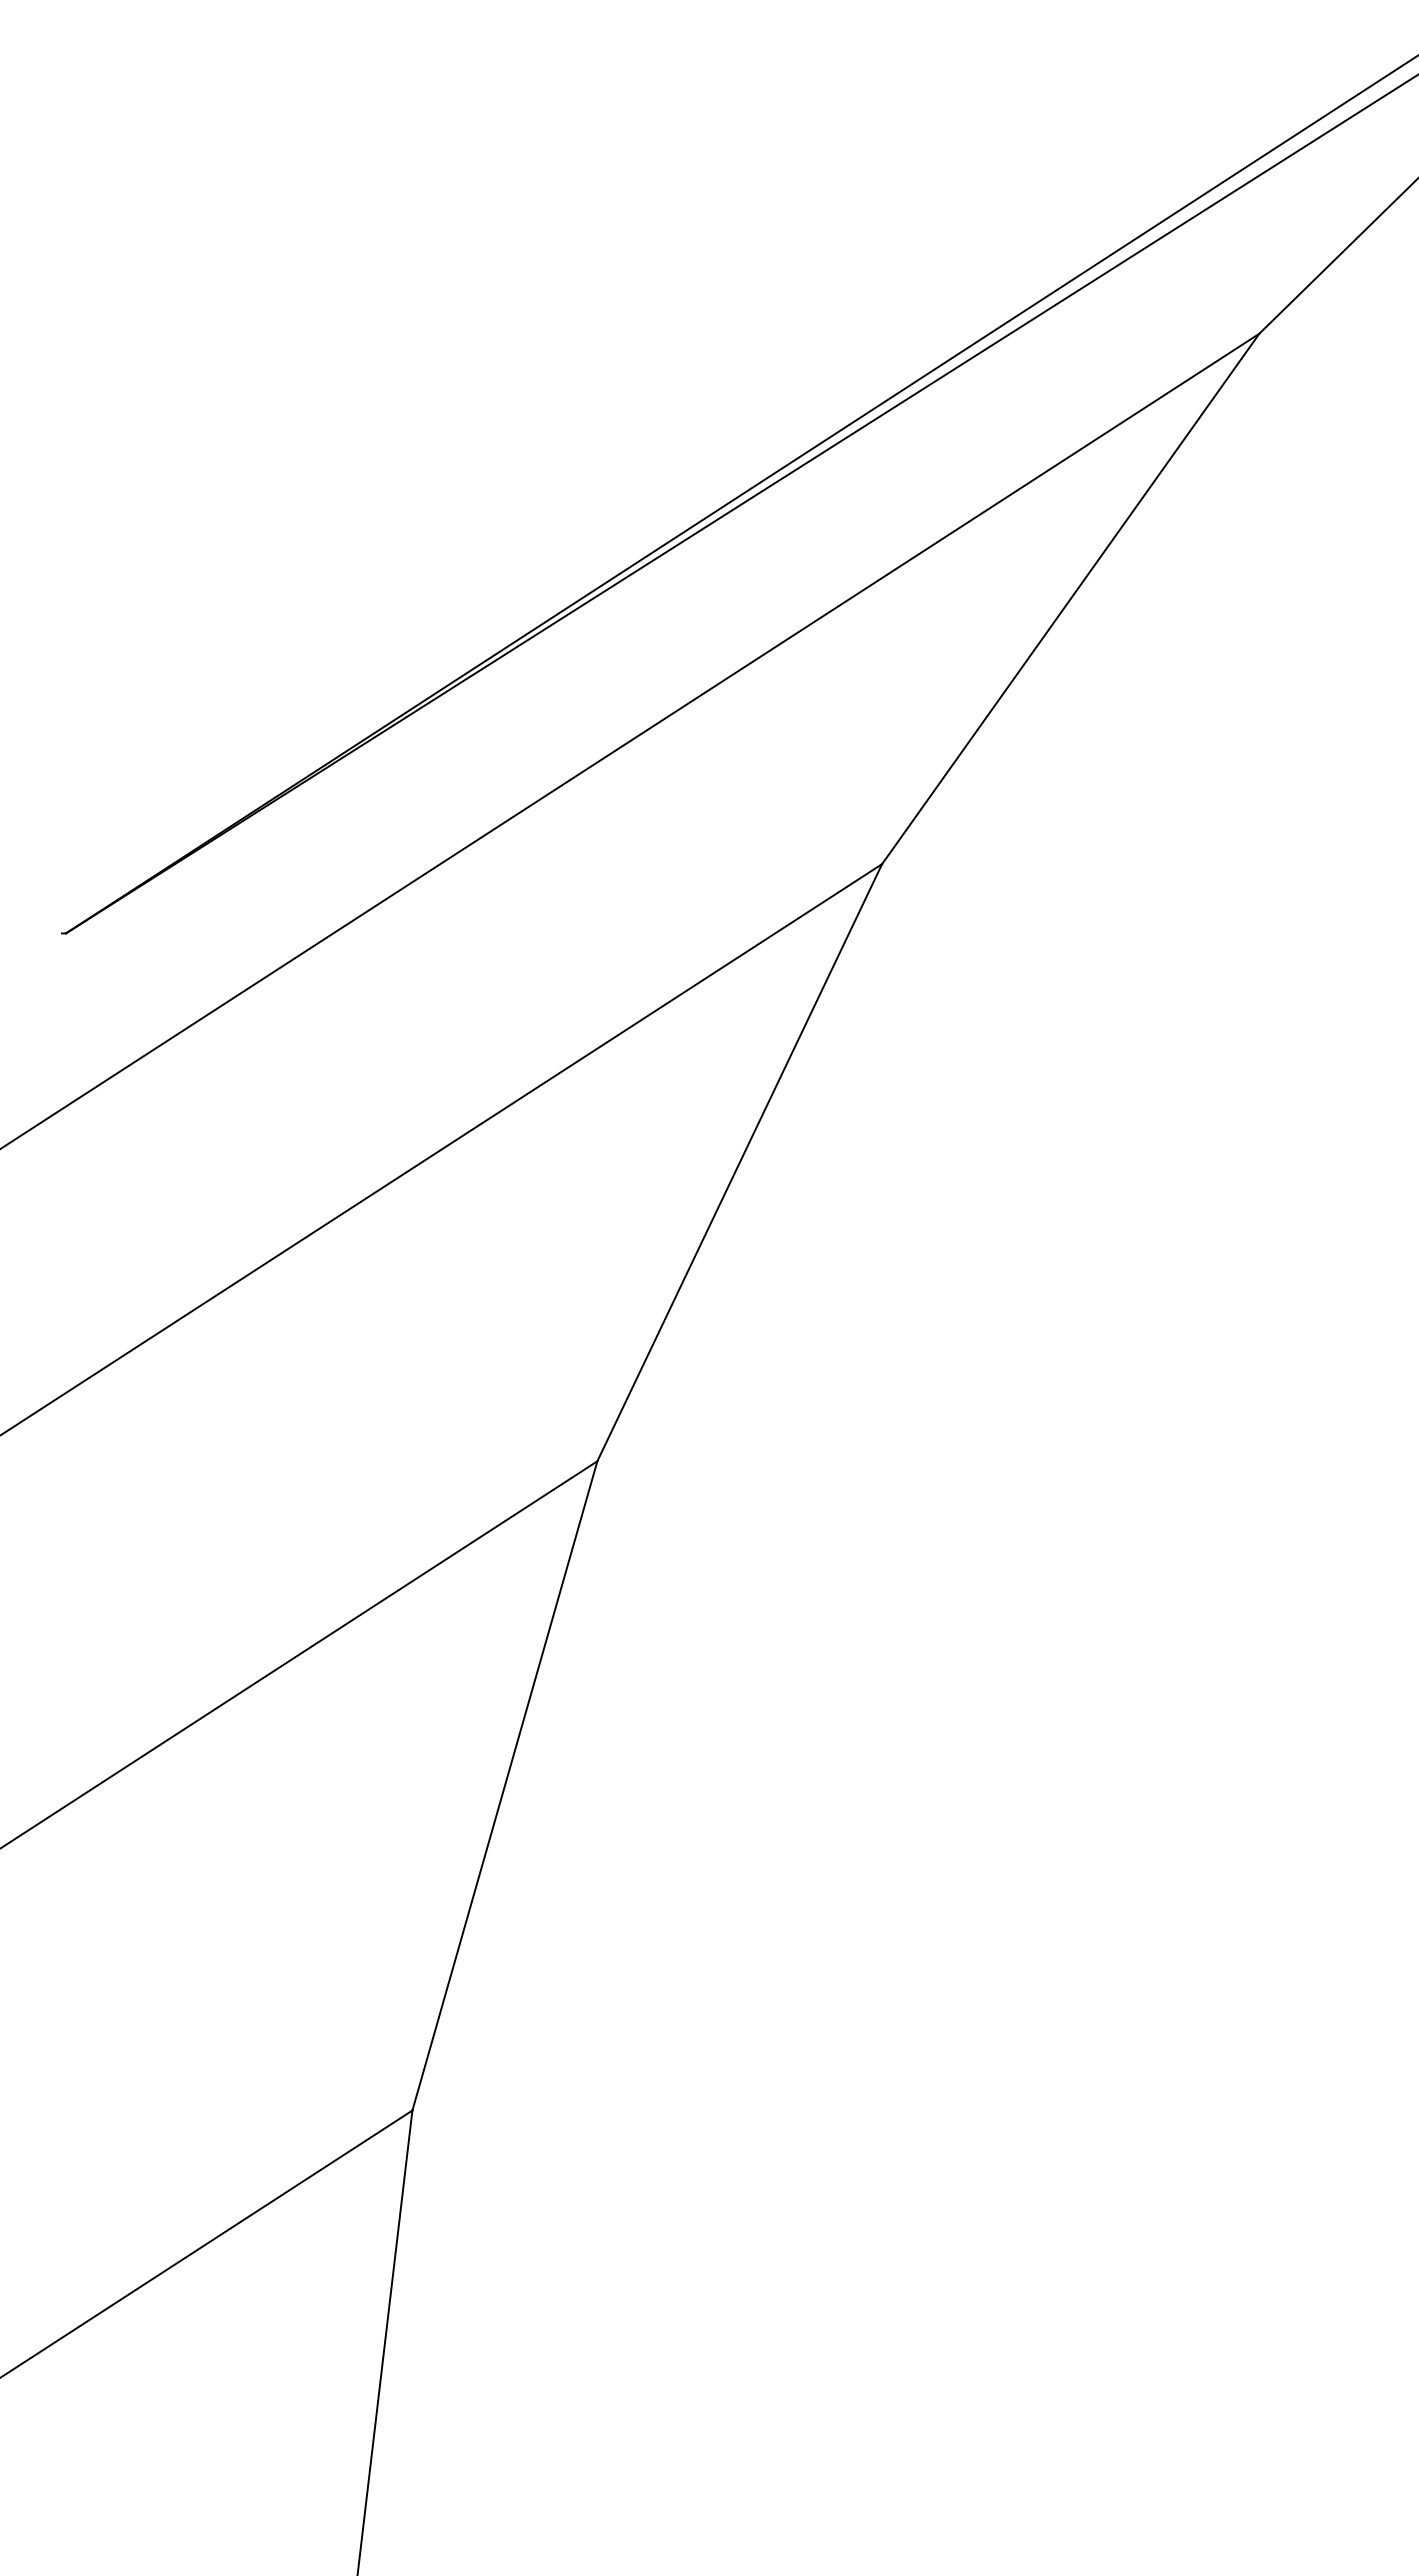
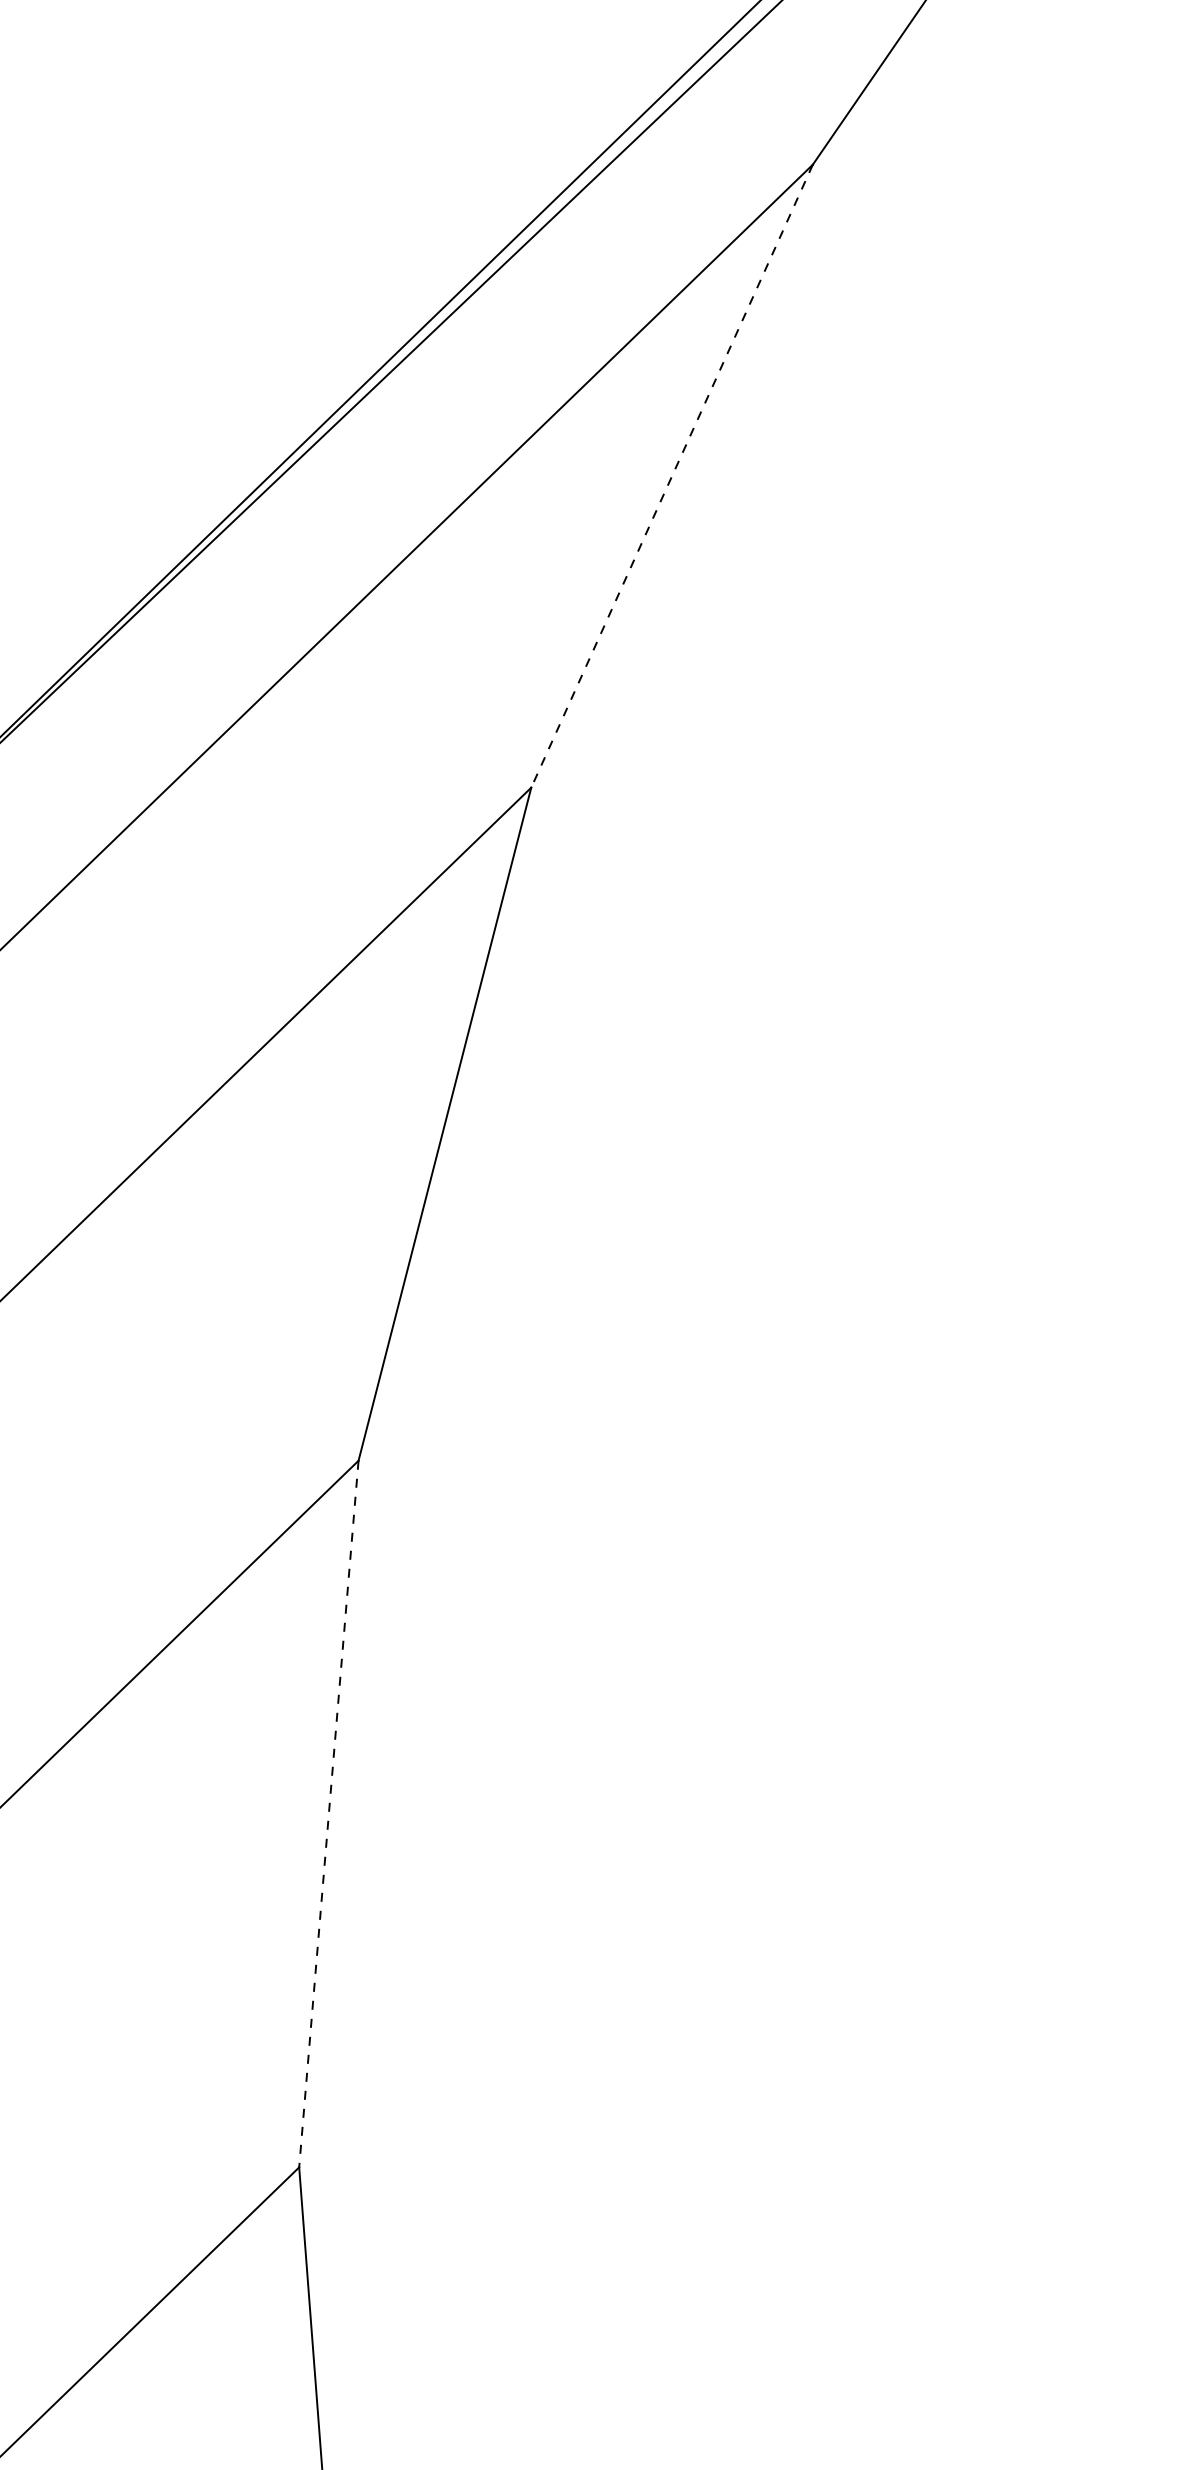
line: (1070, 599) -> (671, 476), solid -> dashed
line: (504, 1785) -> (328, 1813), solid -> dashed

